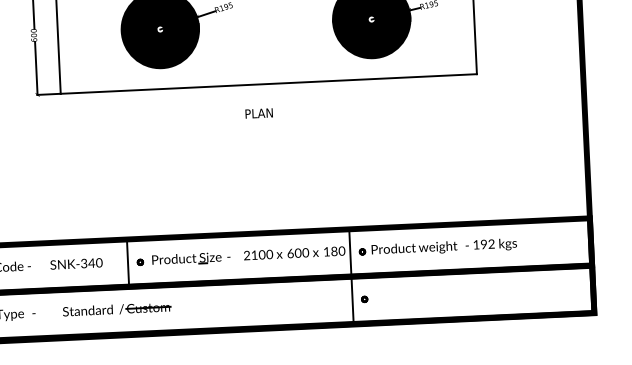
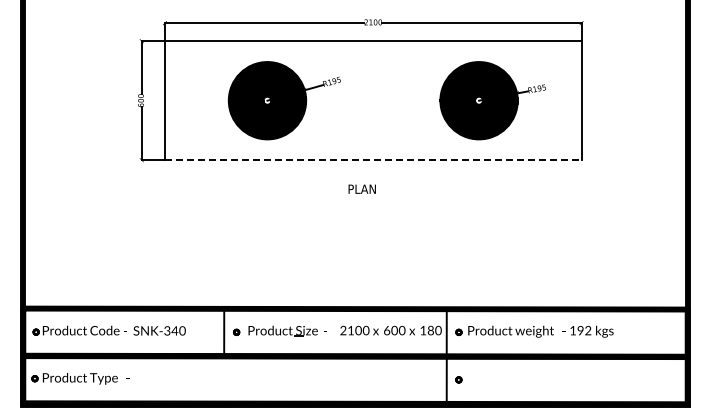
line: (269, 84) -> (373, 160), solid -> dashed
text: (76, 263) -> (159, 330), moved
part: (117, 309) -> (211, 378), removed

